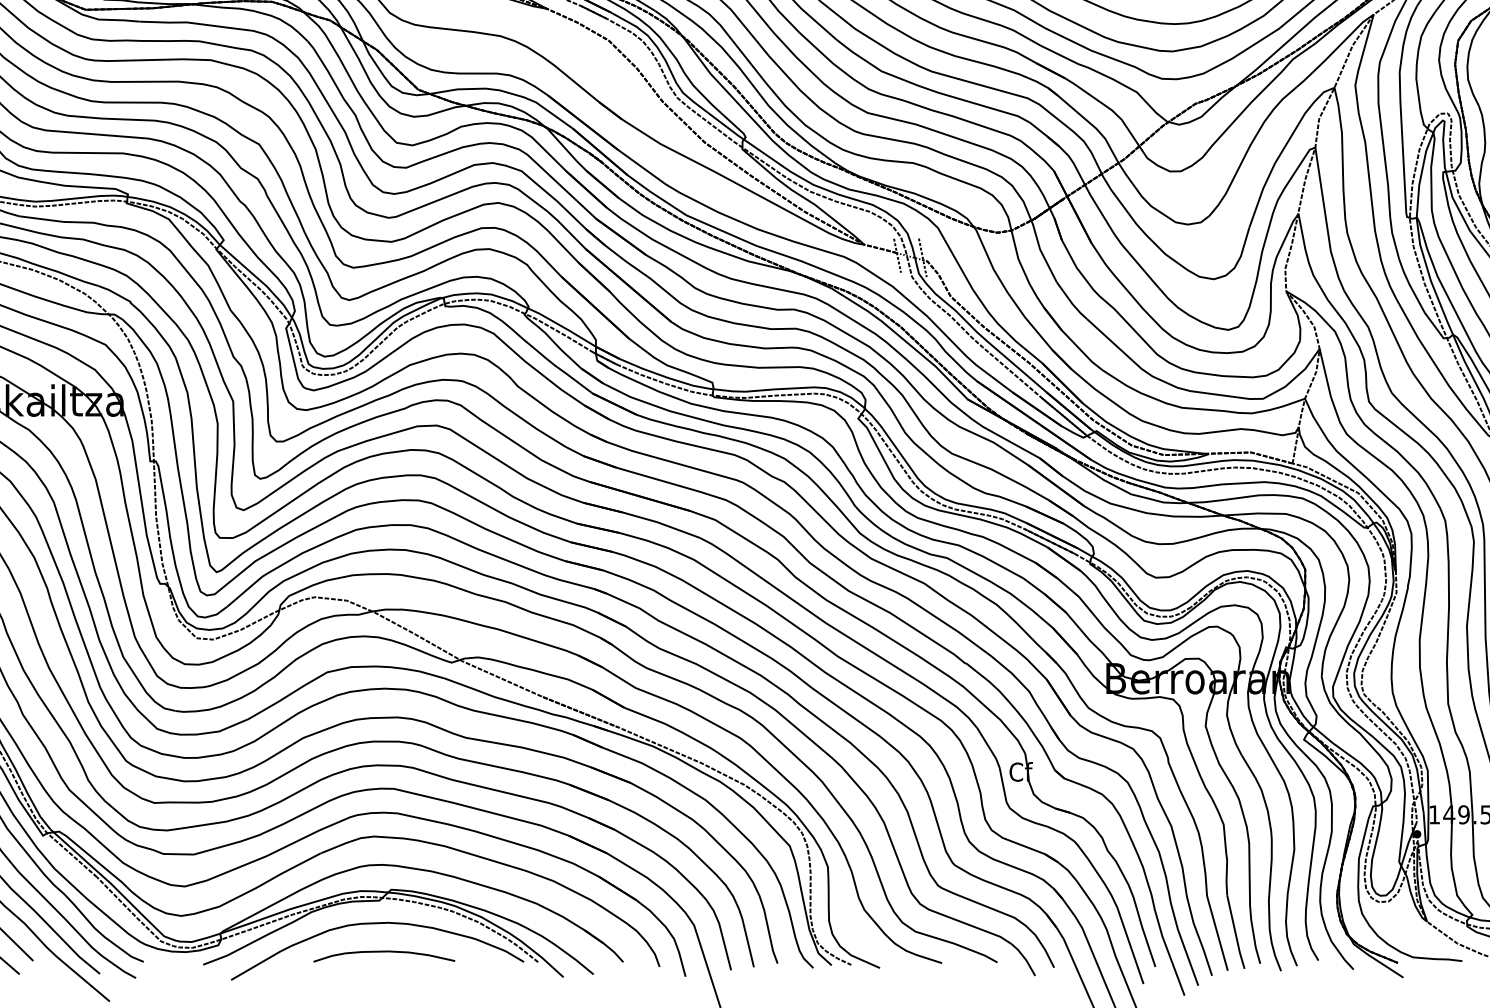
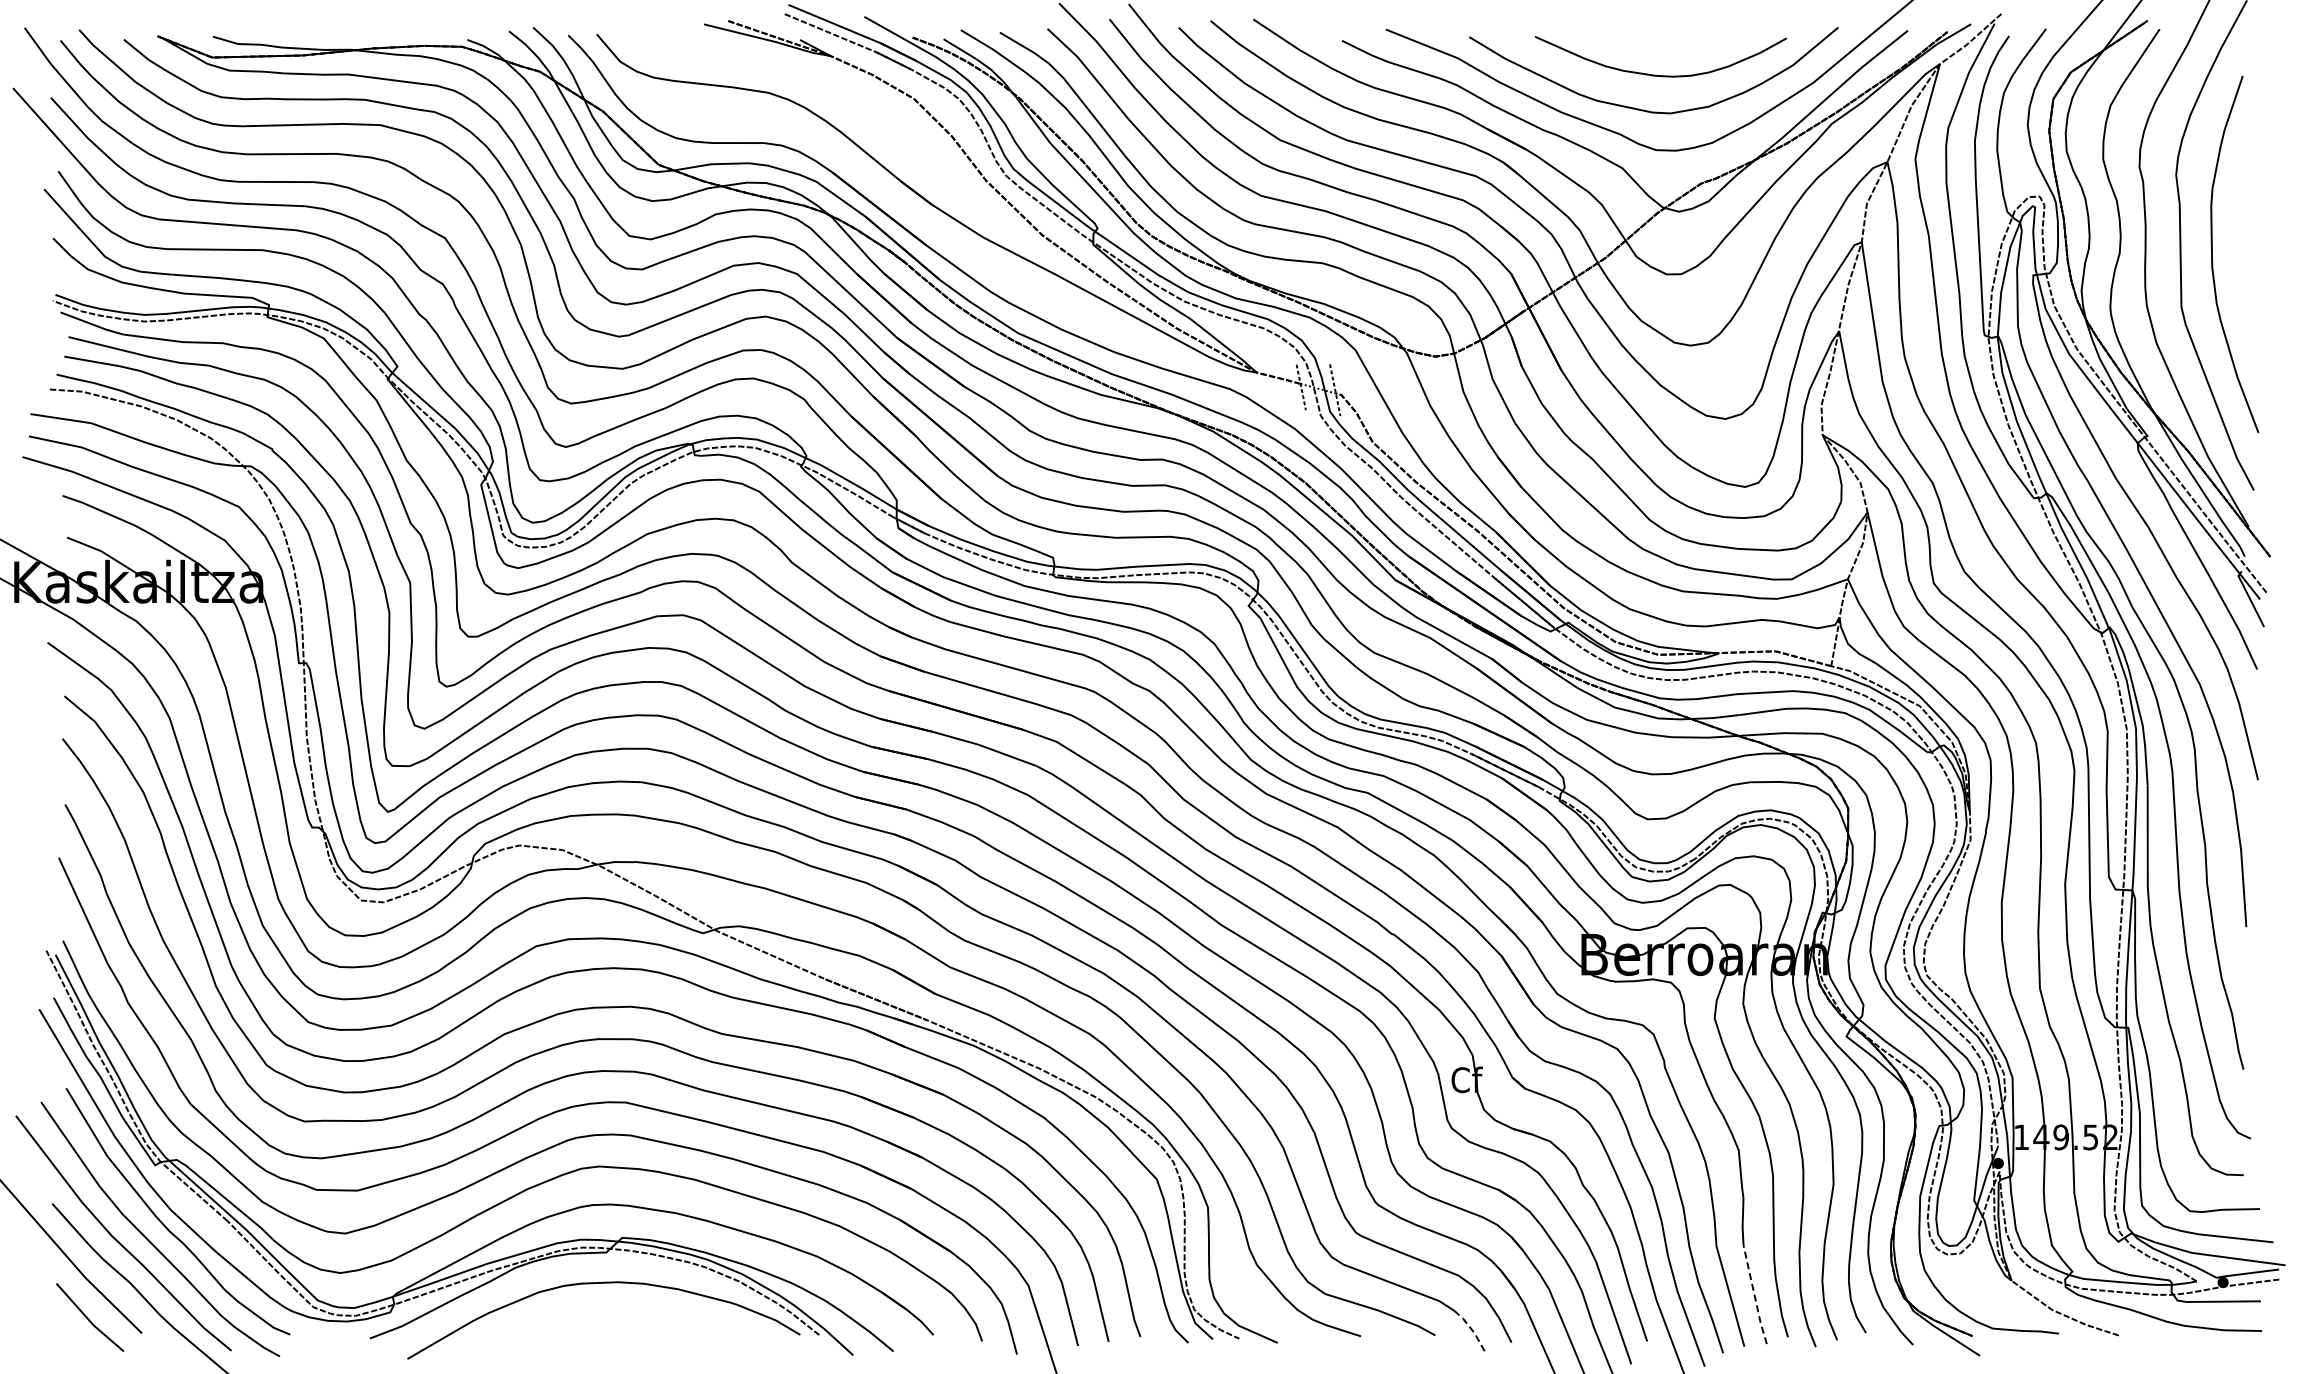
line: (1235, 932) -> (1754, 1295), solid -> dashed
curve: (384, 952) -> (612, 1321), removed
line: (1025, 958) -> (1472, 1330), solid -> dashed

